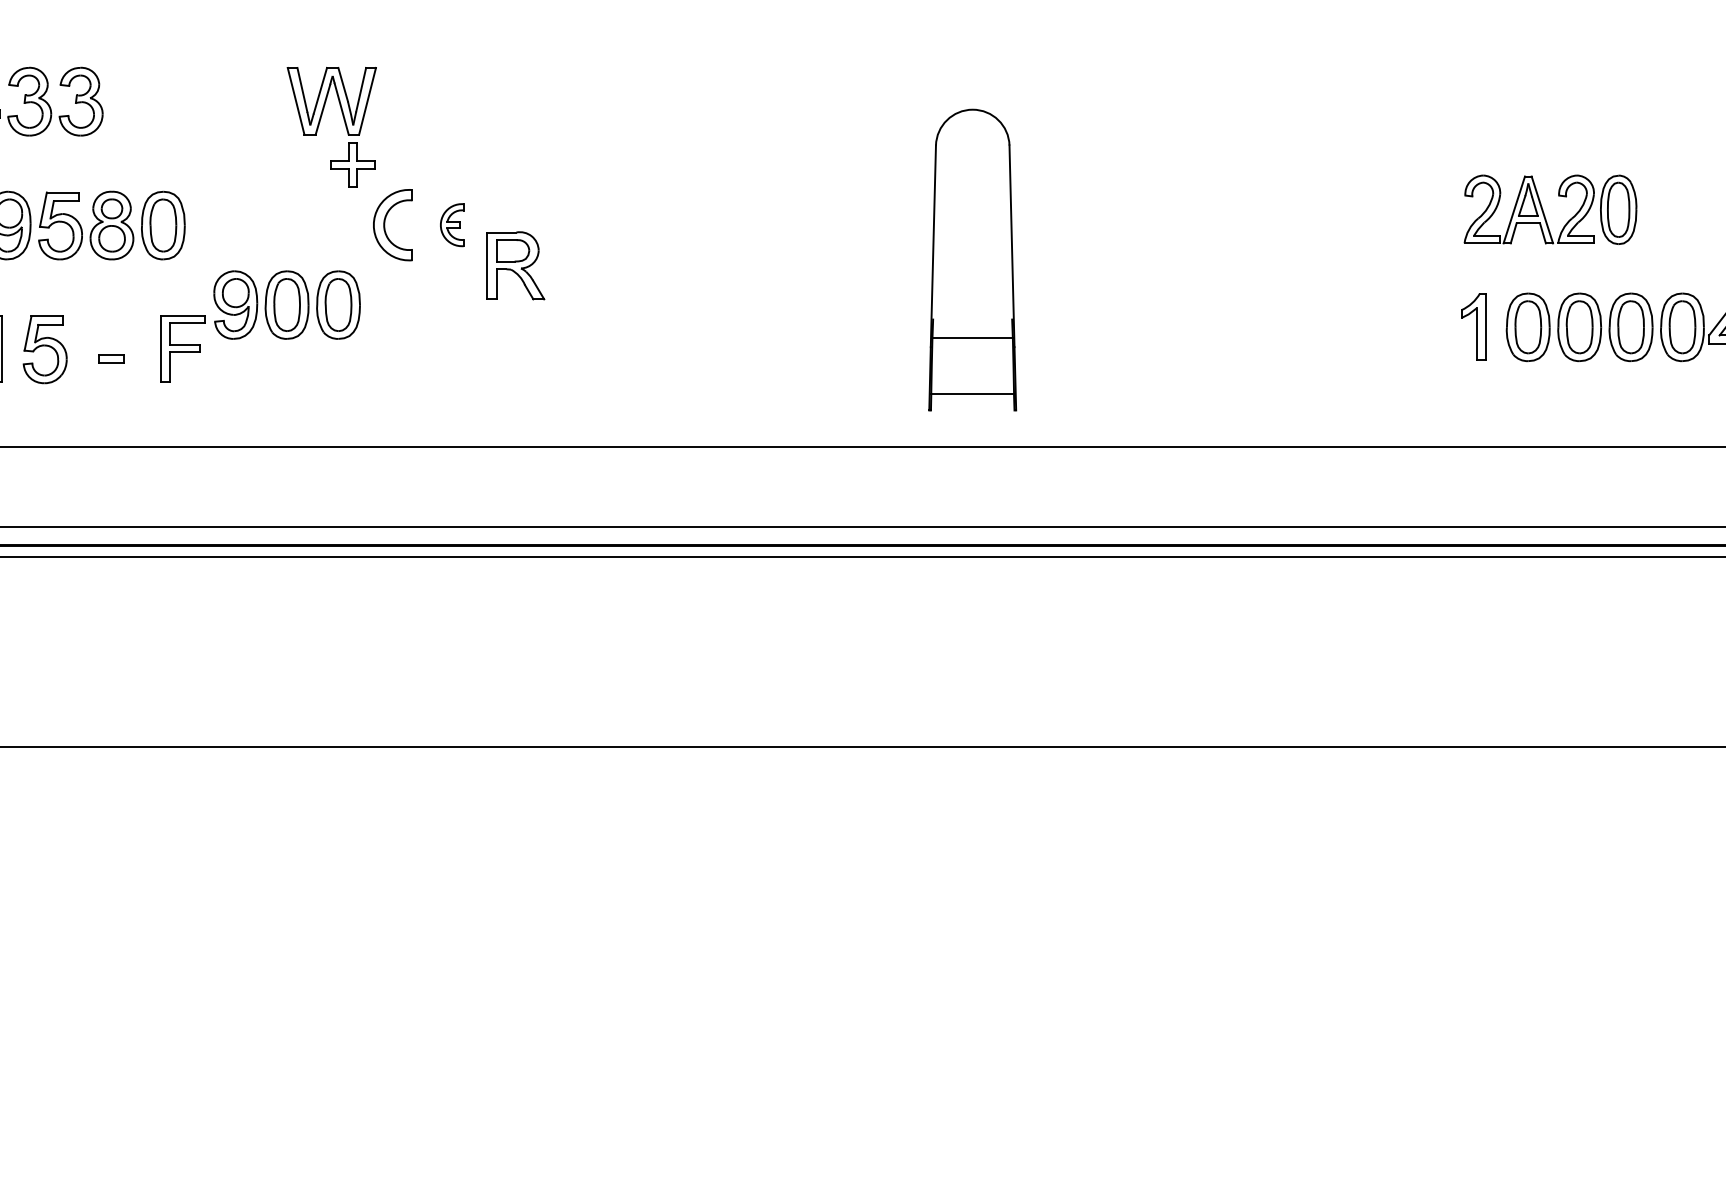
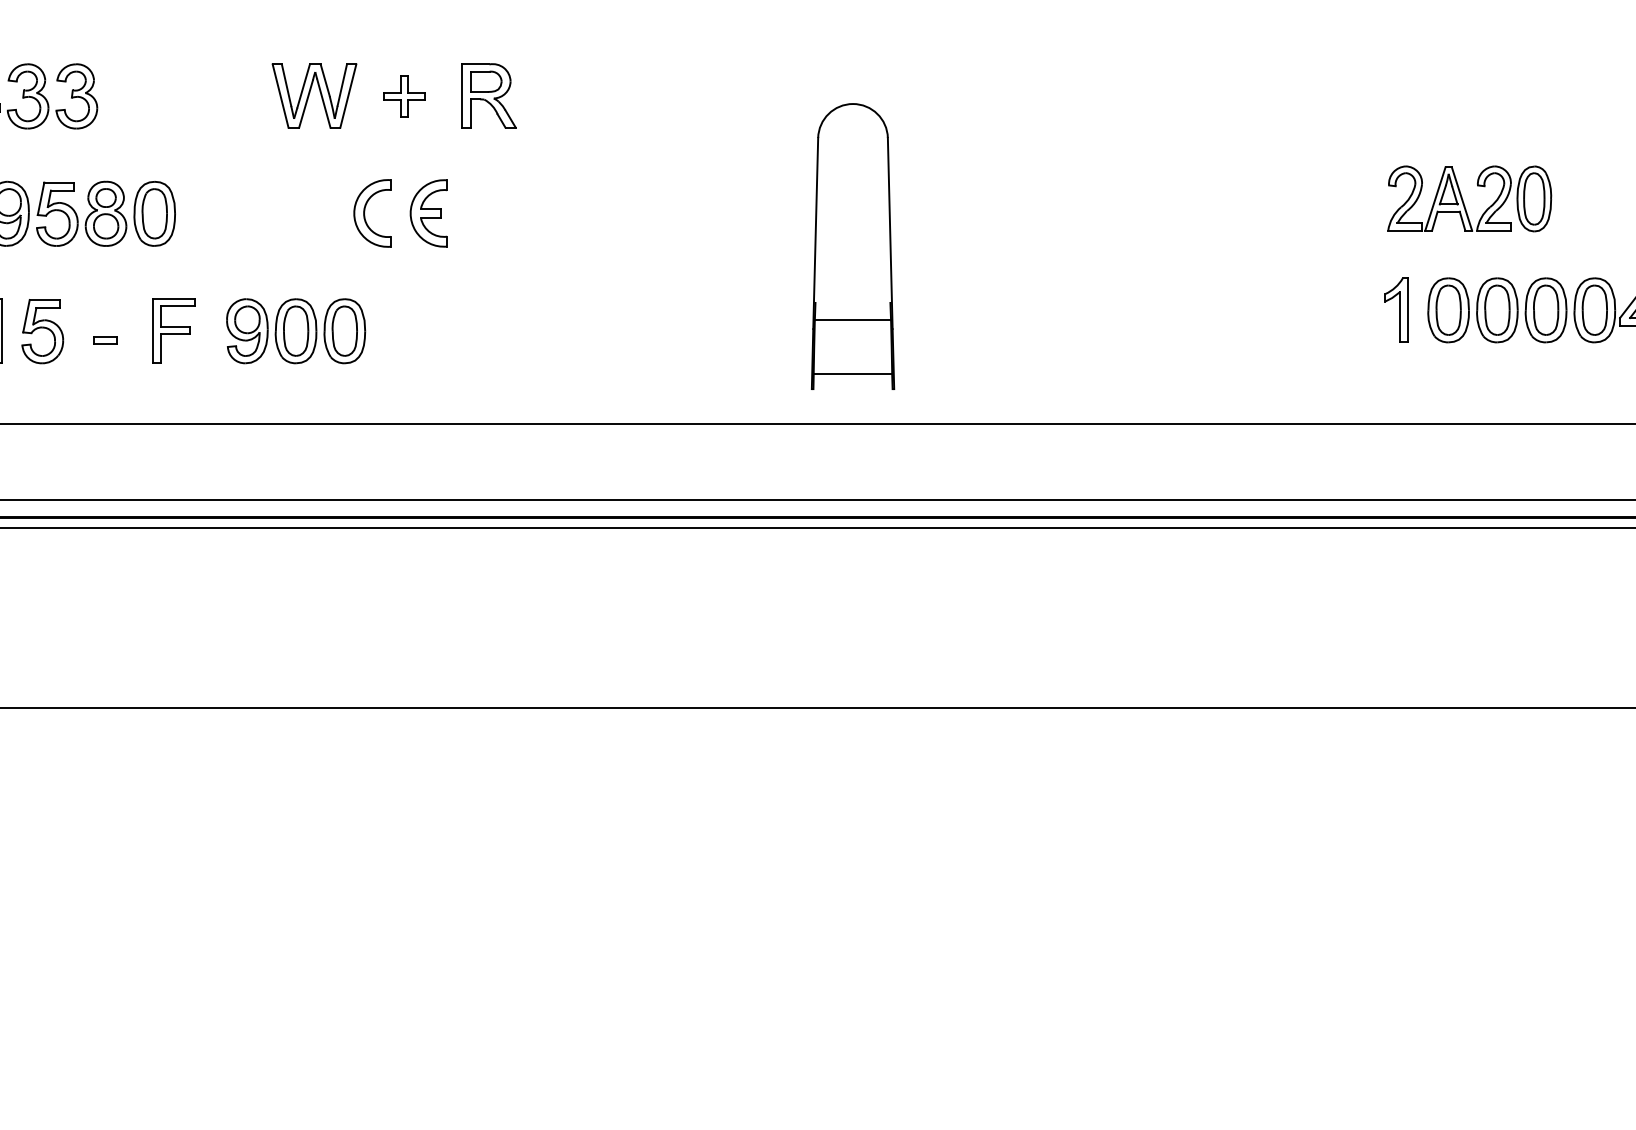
part: (352, 165) -> (404, 96), moved
part: (452, 225) -> (428, 213), size x1.67
part: (973, 260) -> (853, 246), moved
part: (515, 265) -> (488, 95), moved
part: (287, 305) -> (296, 331), moved

